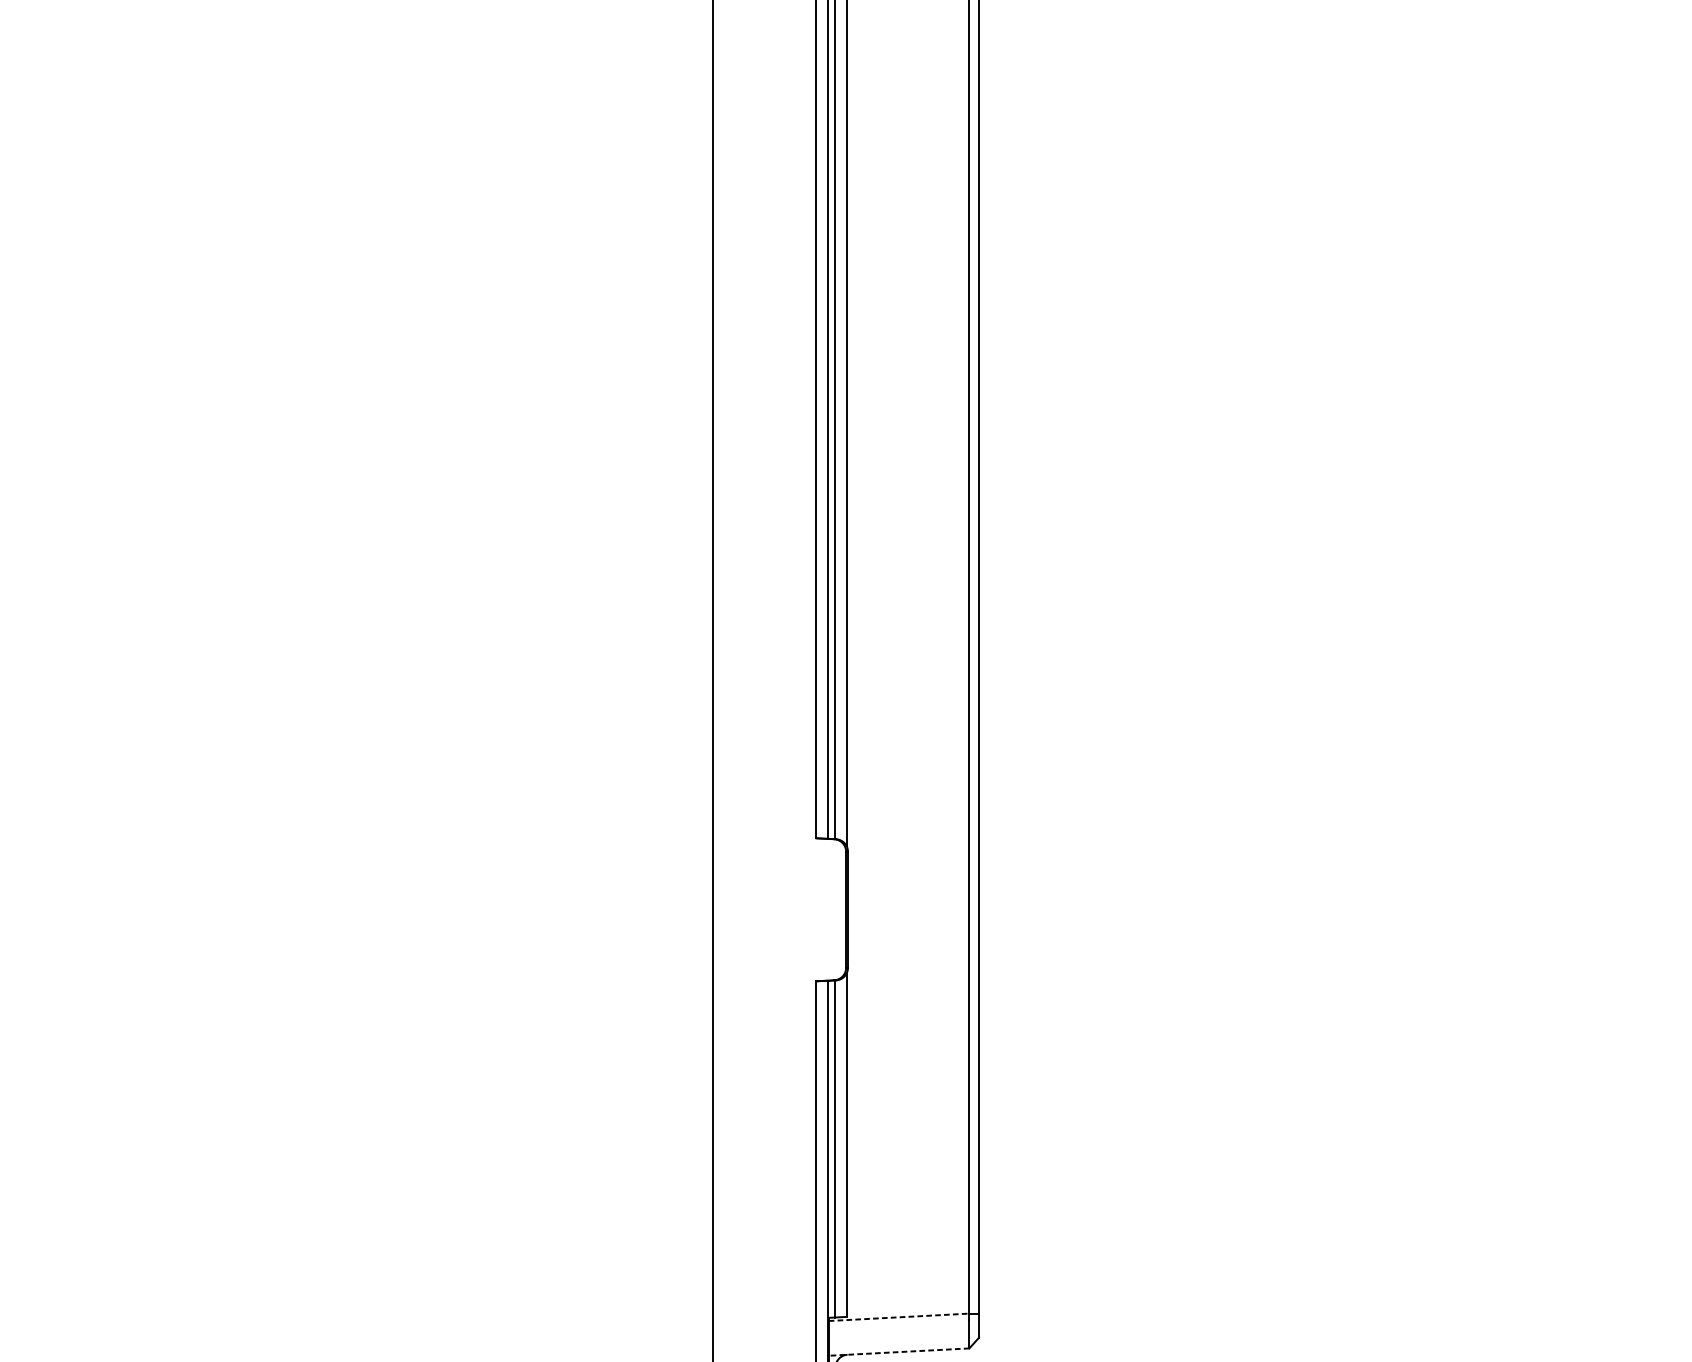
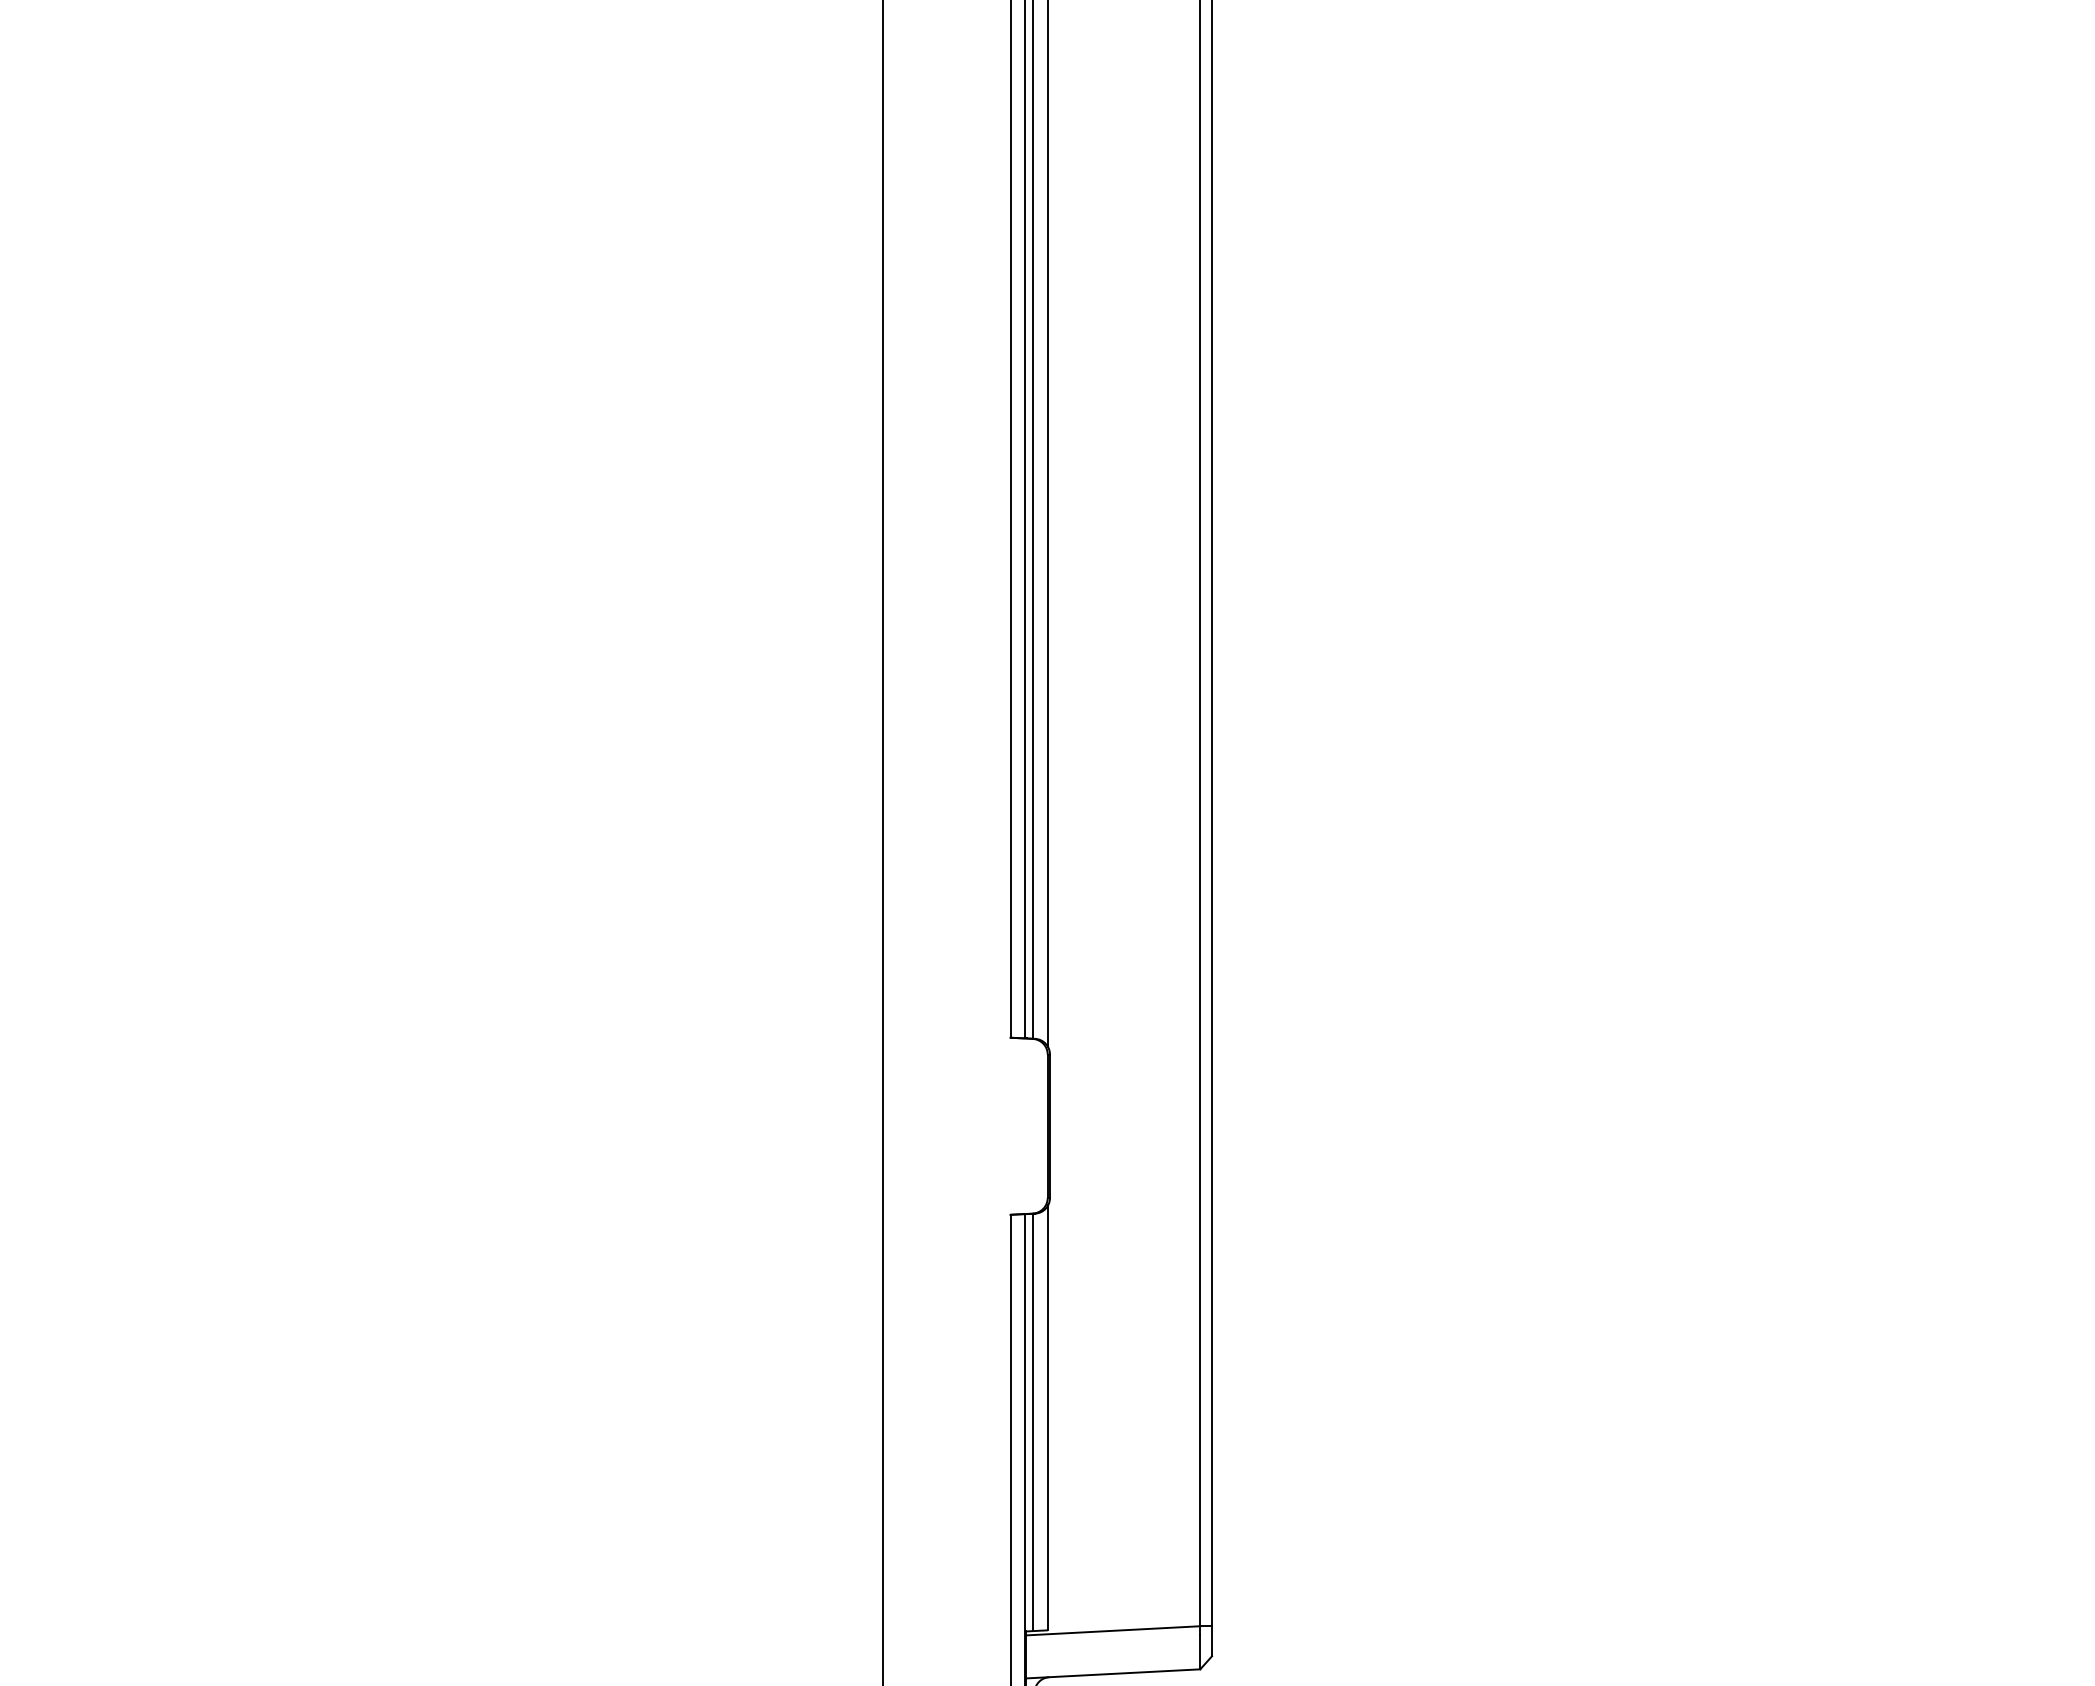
line: (899, 1317) -> (1113, 1630), dashed -> solid
line: (898, 1351) -> (1112, 1673), dashed -> solid

